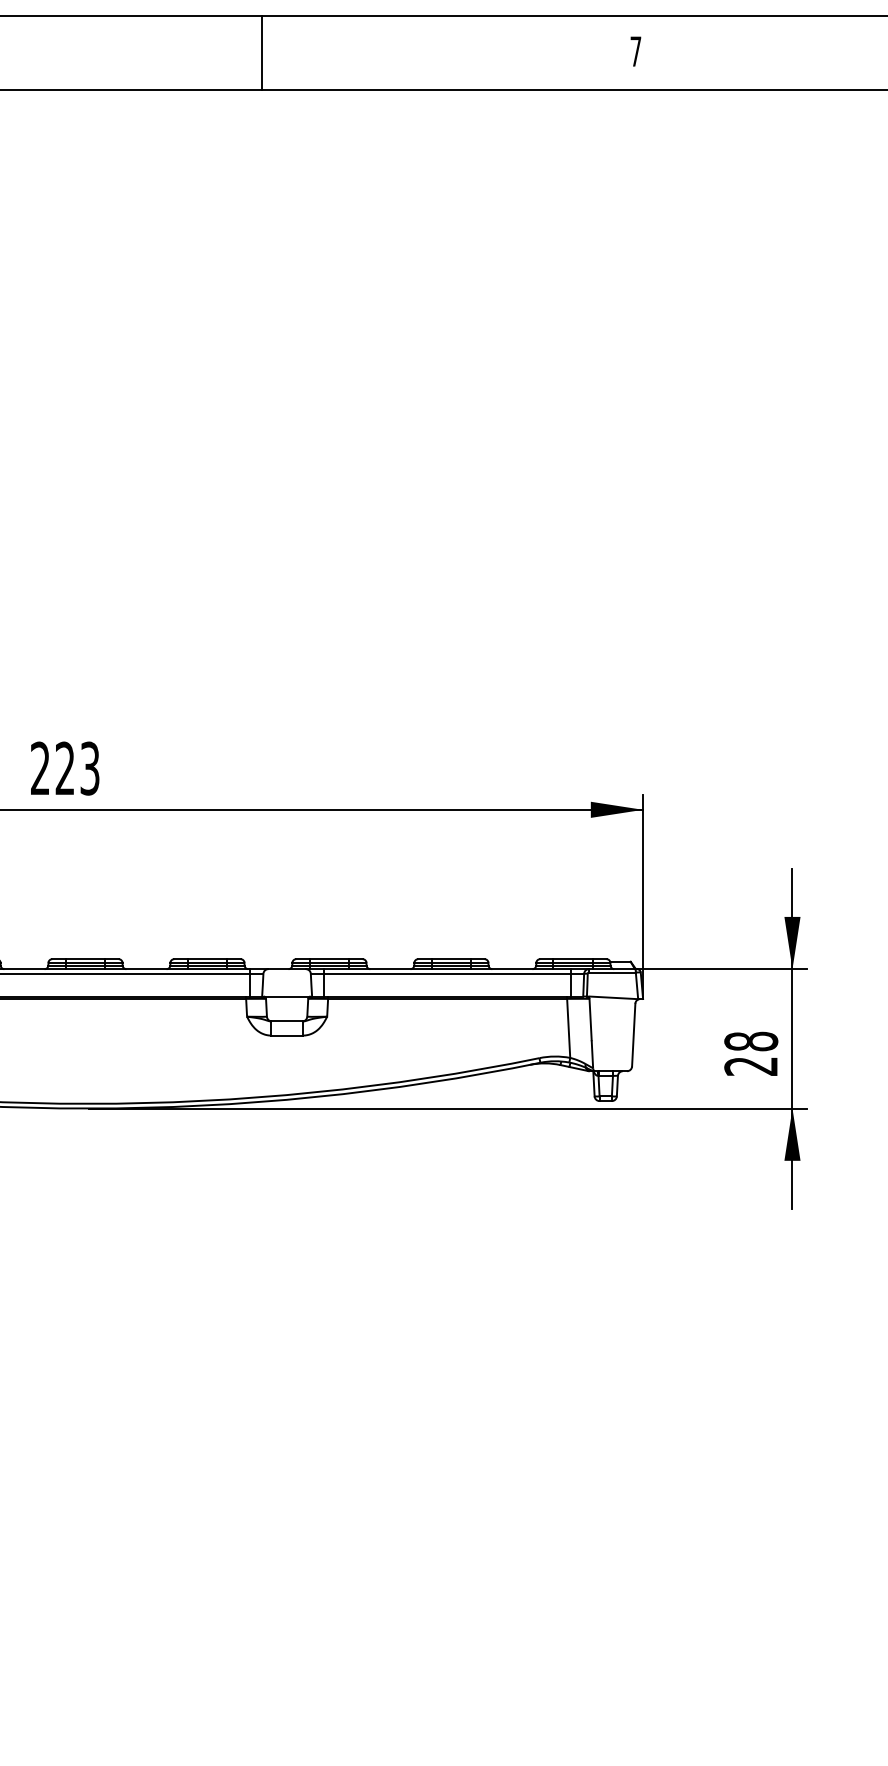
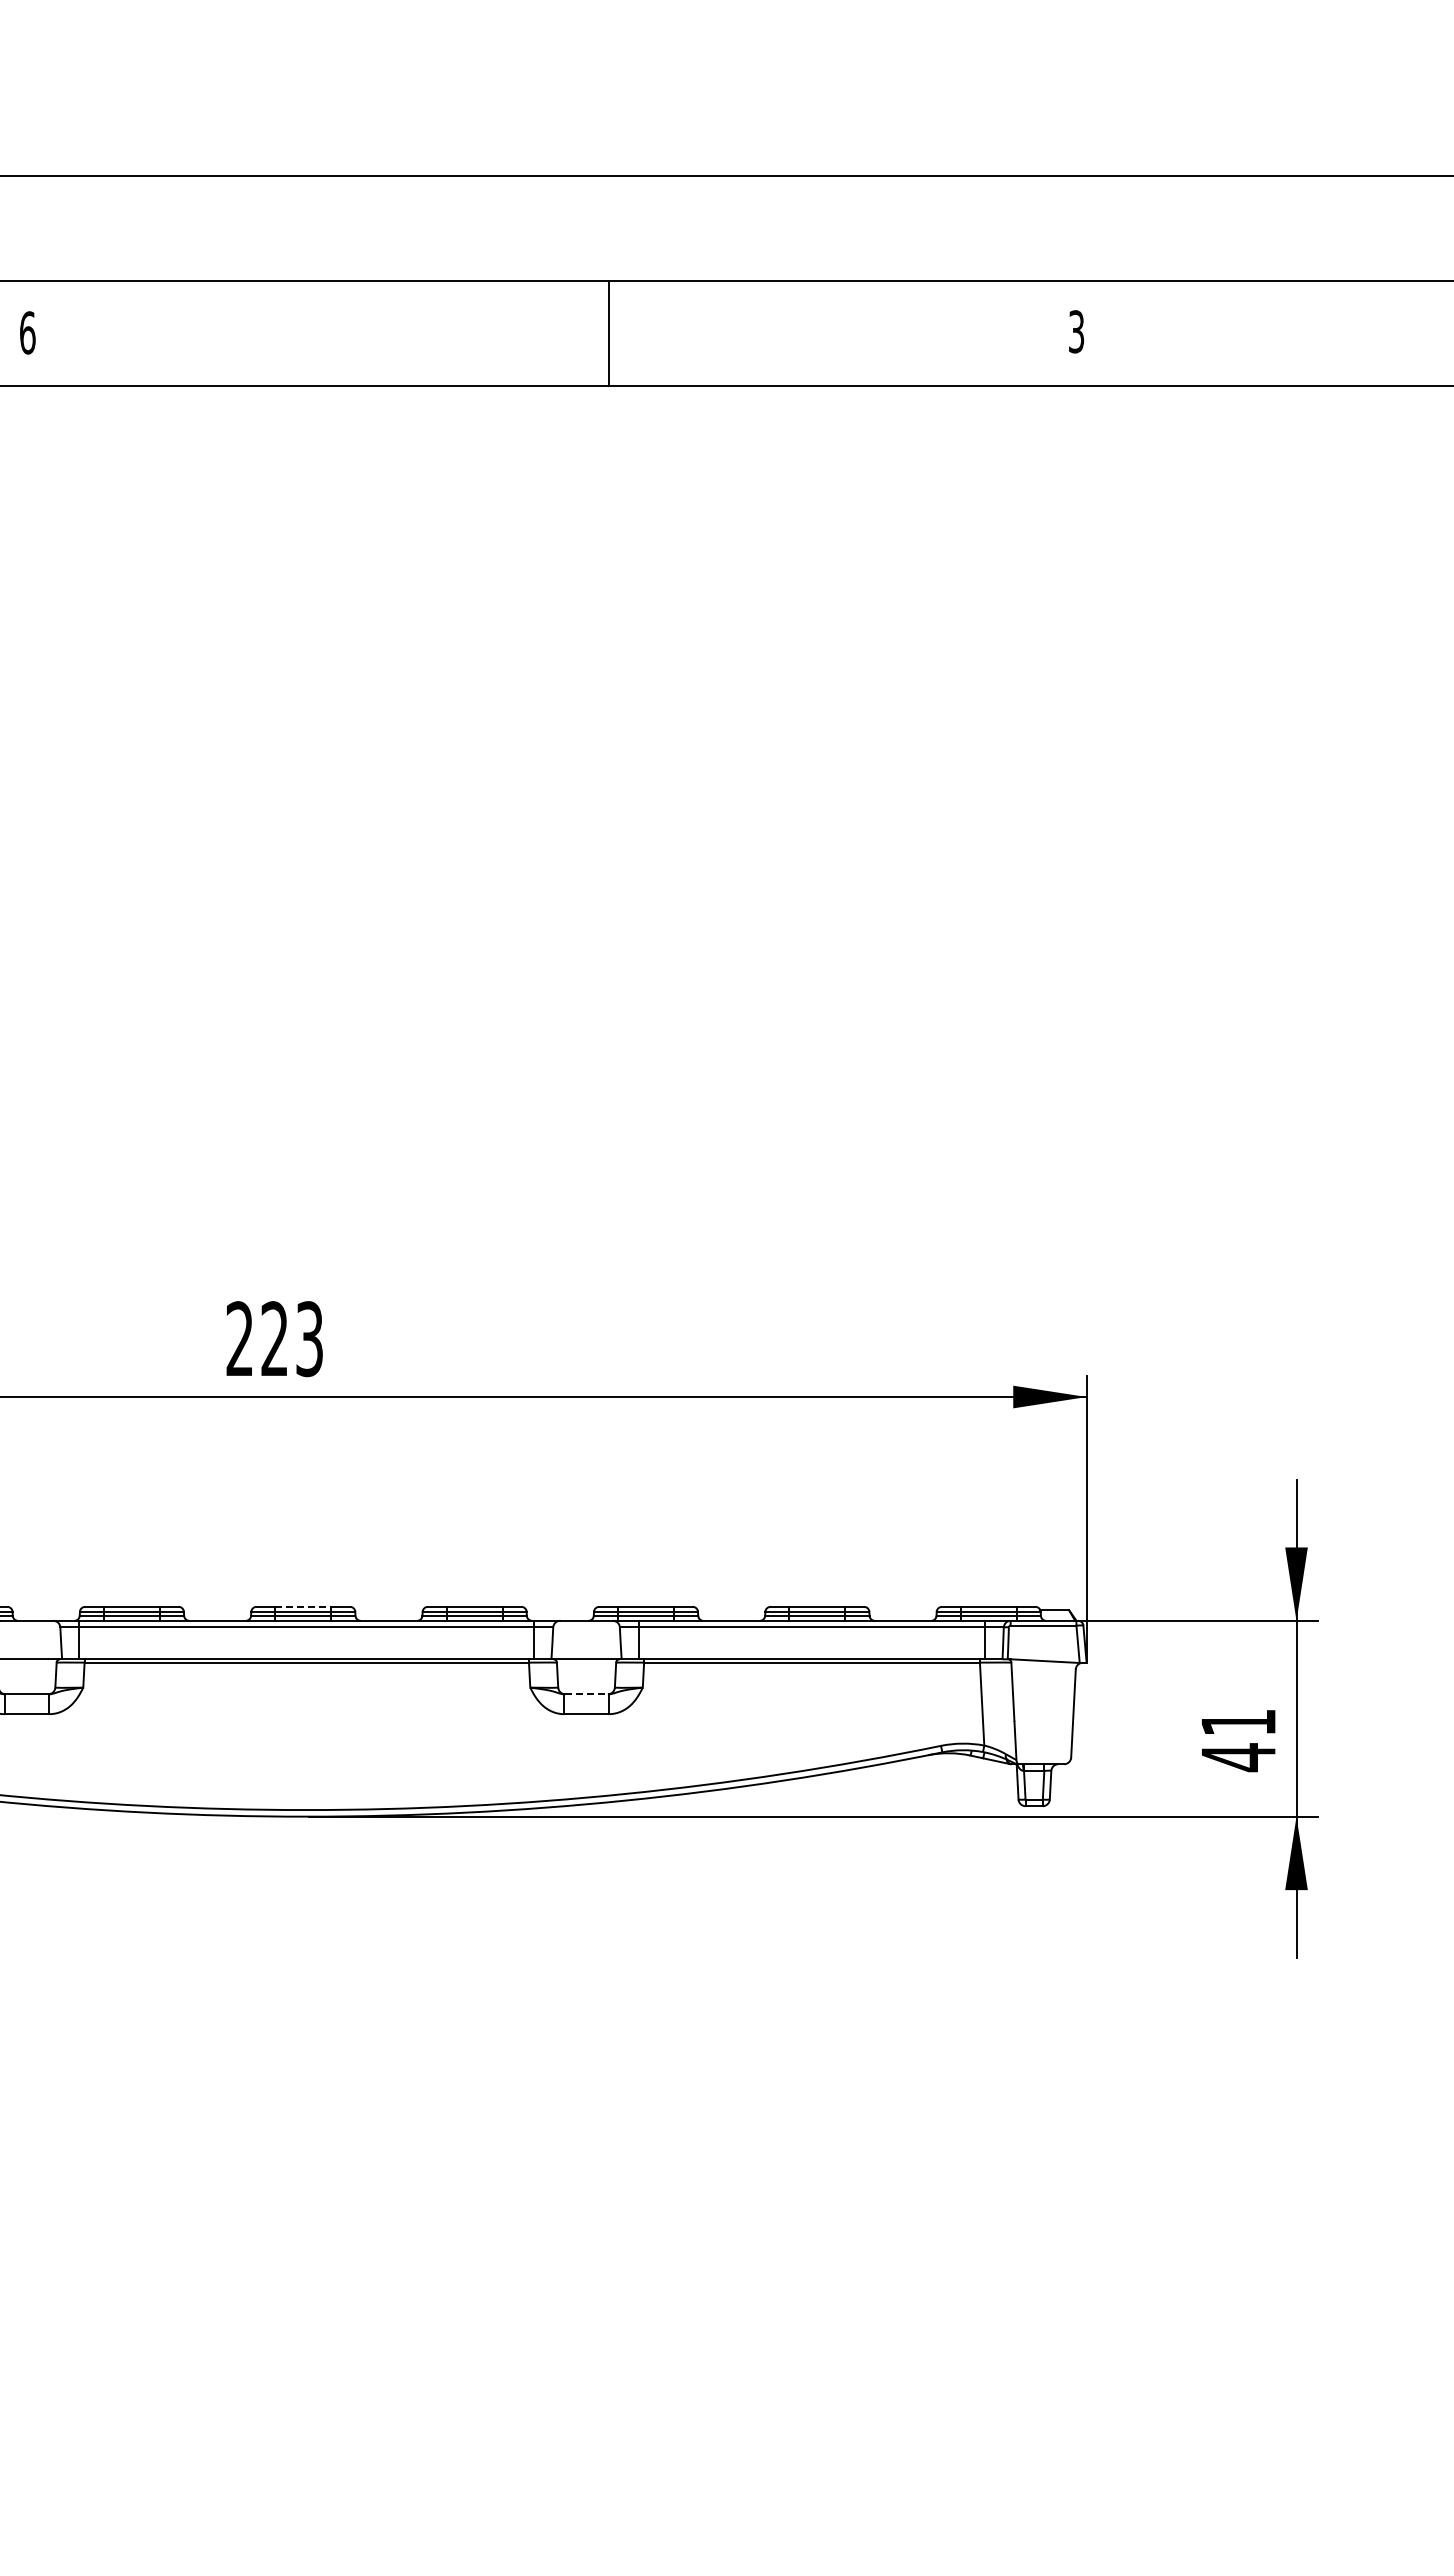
text: (635, 51) -> (1076, 331), 7 -> 3
line: (262, 52) -> (608, 333), moved
line: (85, 958) -> (303, 1606), solid -> dashed
line: (287, 1021) -> (587, 1694), solid -> dashed
text: (751, 1054) -> (1238, 1740), 28 -> 41

